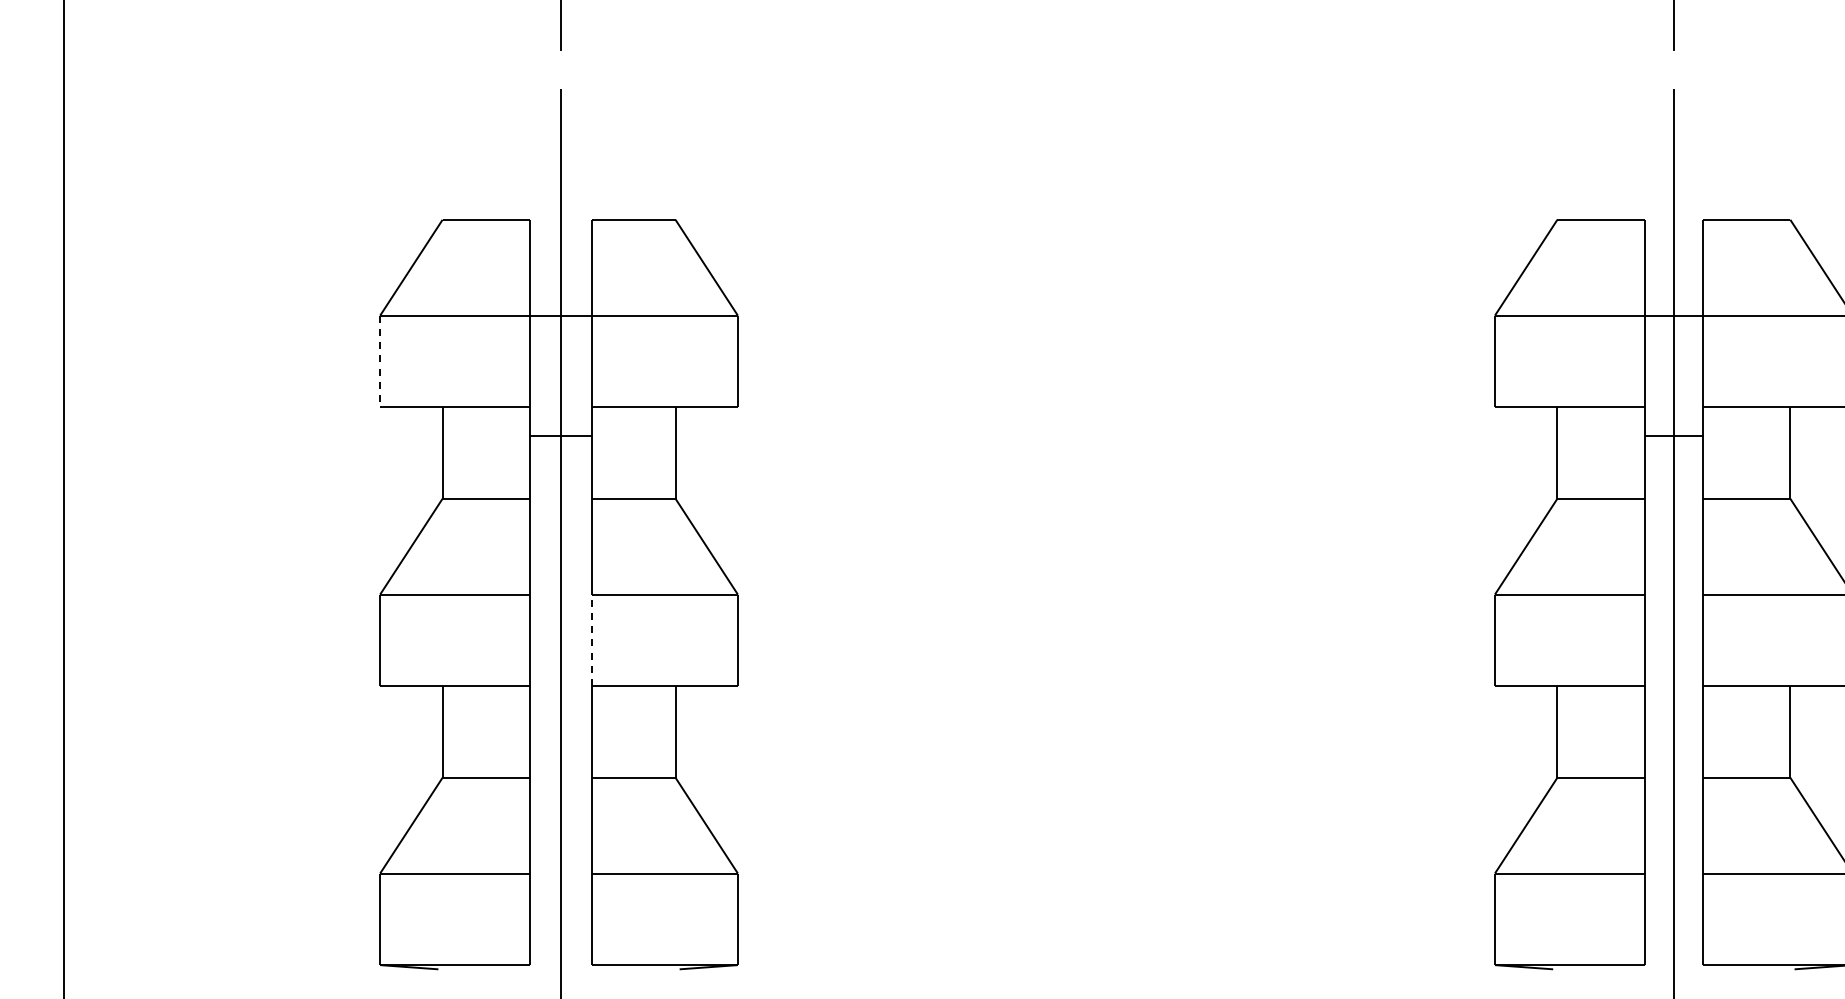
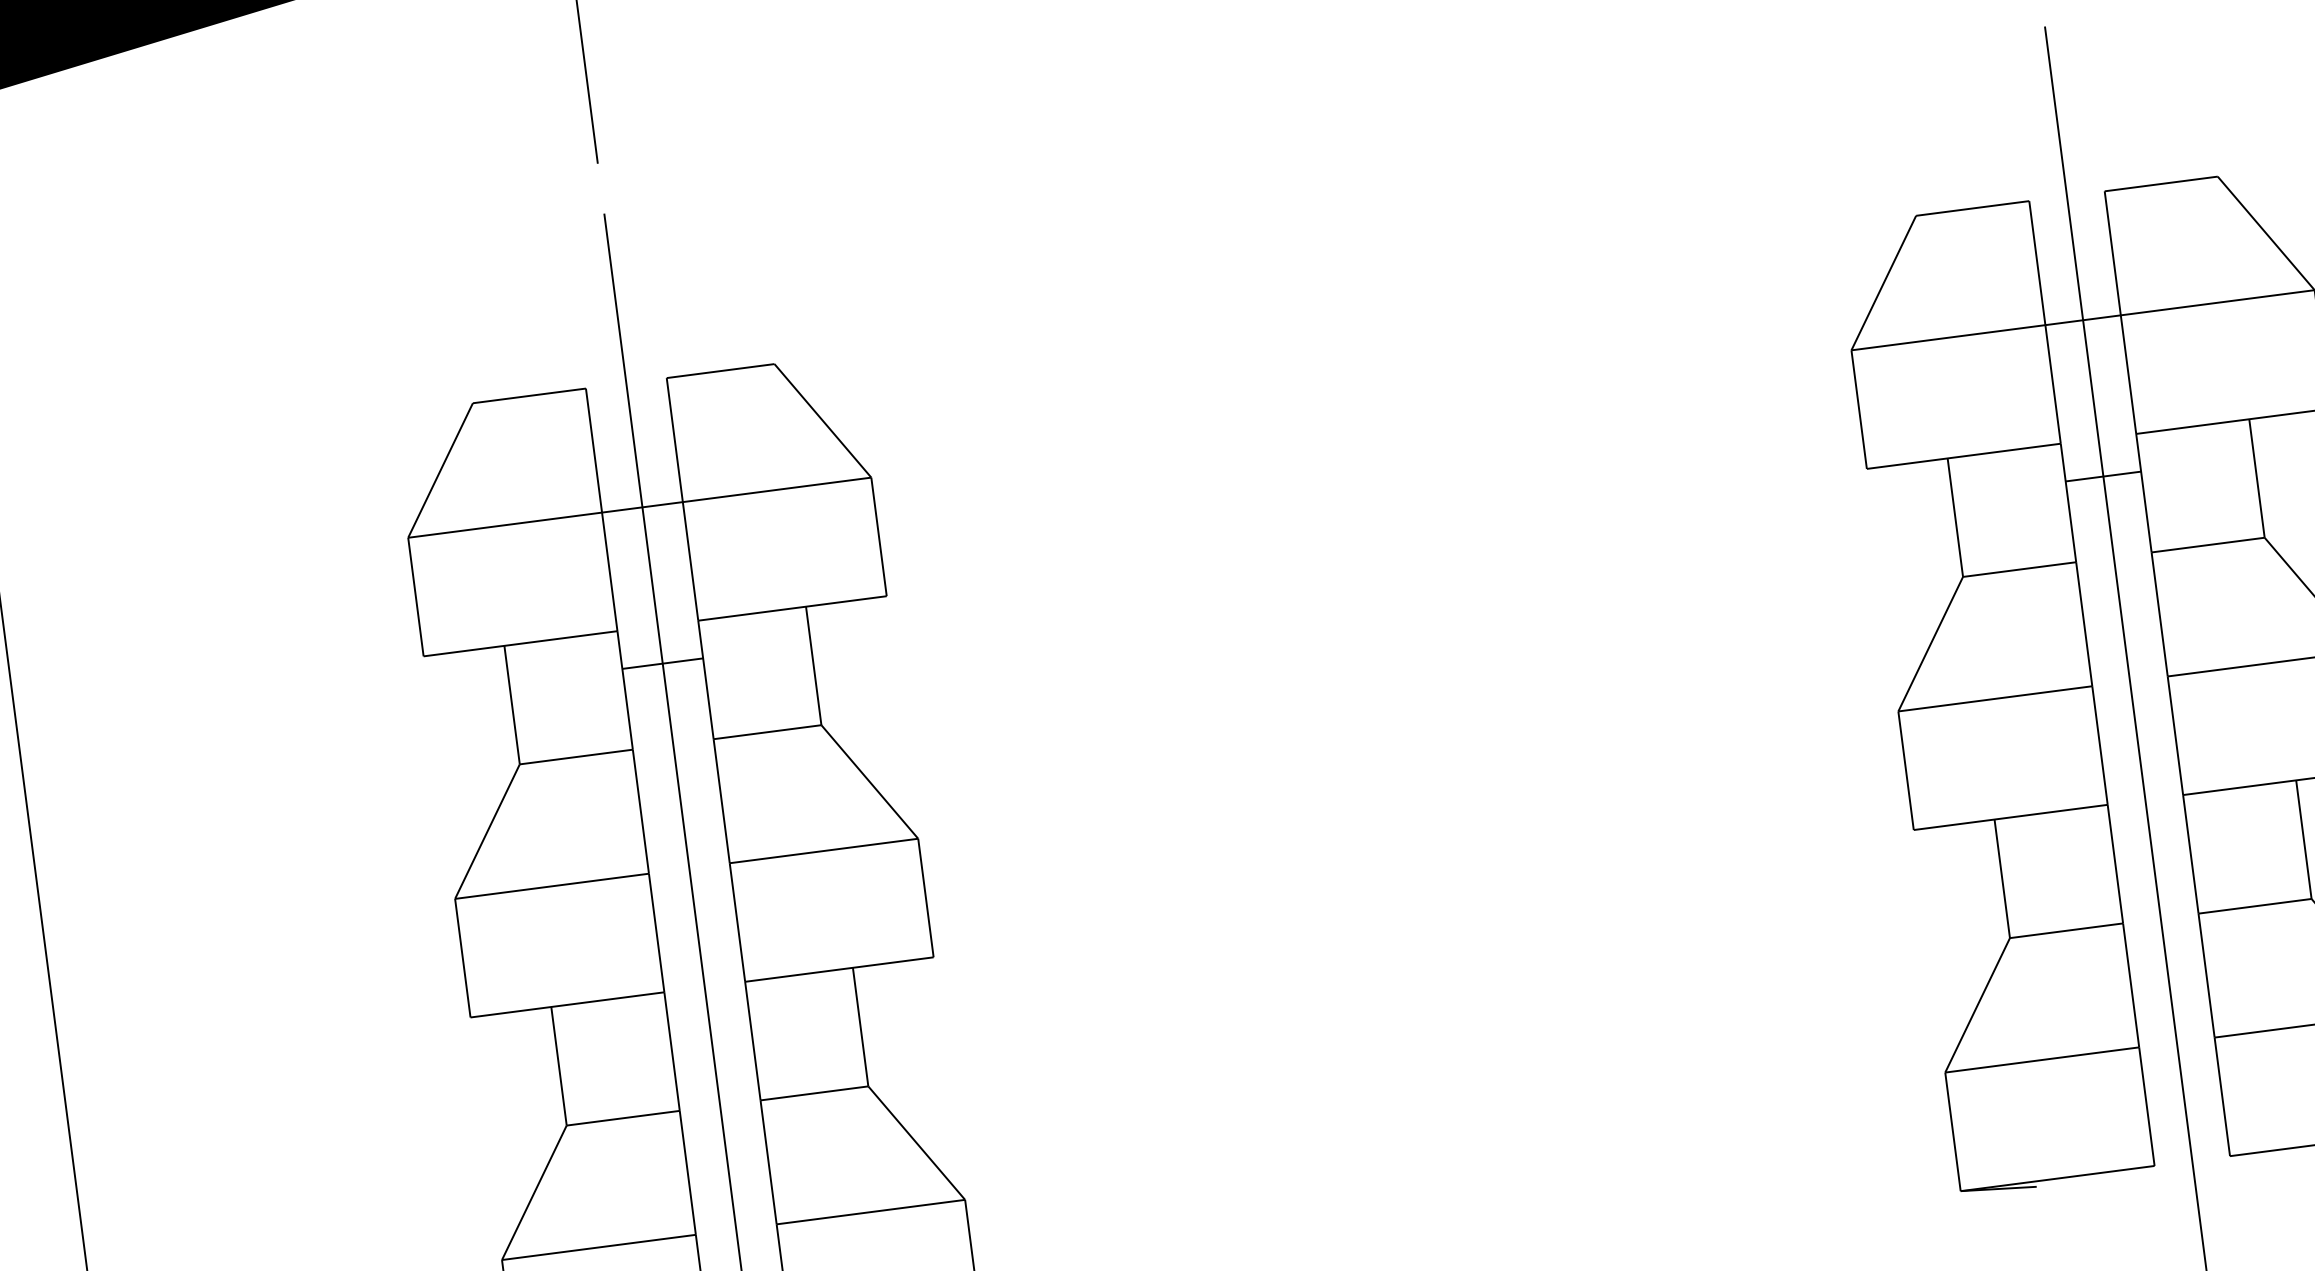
line: (380, 361) -> (416, 597), dashed -> solid
line: (592, 640) -> (737, 922), dashed -> solid

